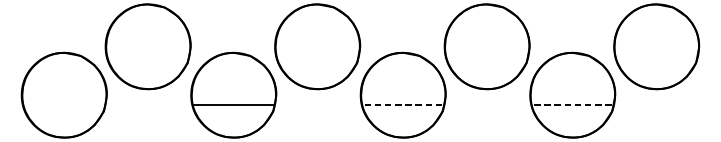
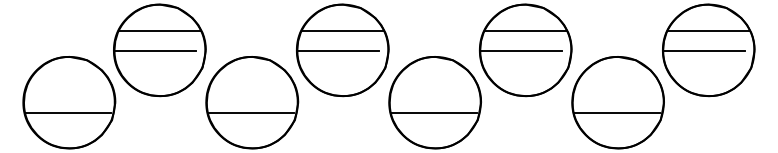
line: (147, 29) -> (159, 31), added
line: (317, 29) -> (342, 31), added
line: (486, 29) -> (525, 31), added
line: (656, 29) -> (708, 31), added
line: (143, 47) -> (154, 51), added
line: (312, 47) -> (337, 51), added
line: (482, 47) -> (520, 51), added
line: (651, 47) -> (703, 51), added
line: (63, 105) -> (68, 113), added
line: (402, 105) -> (434, 113), dashed -> solid
line: (572, 105) -> (617, 113), dashed -> solid

